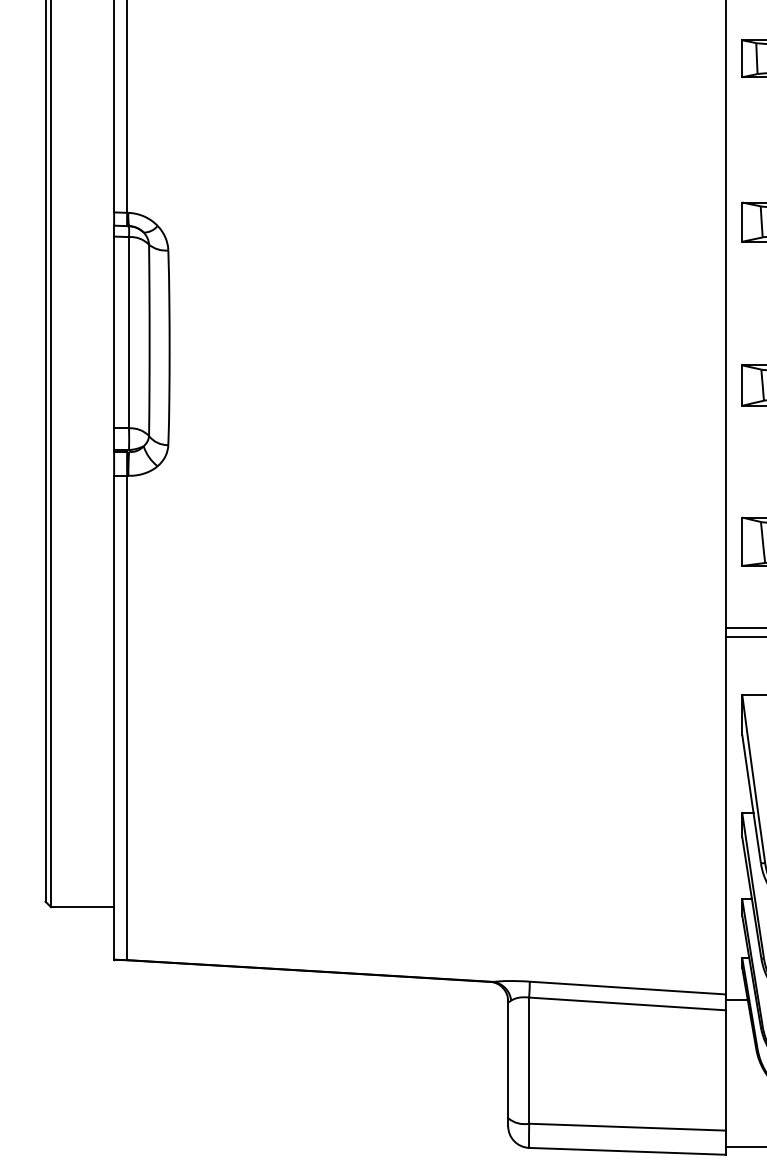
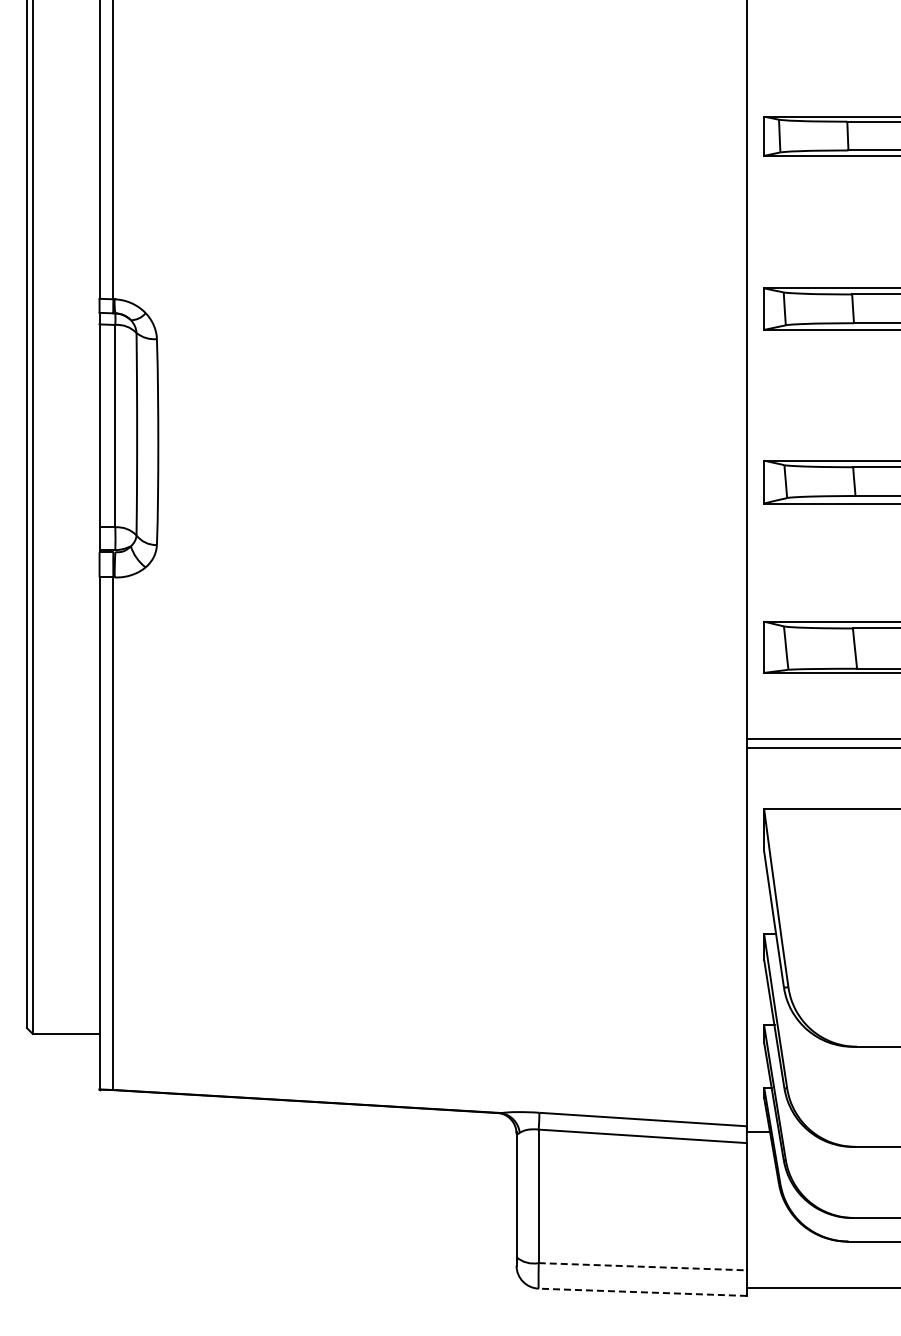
line: (628, 1126) -> (643, 1266), solid -> dashed
line: (627, 1151) -> (642, 1292), solid -> dashed

